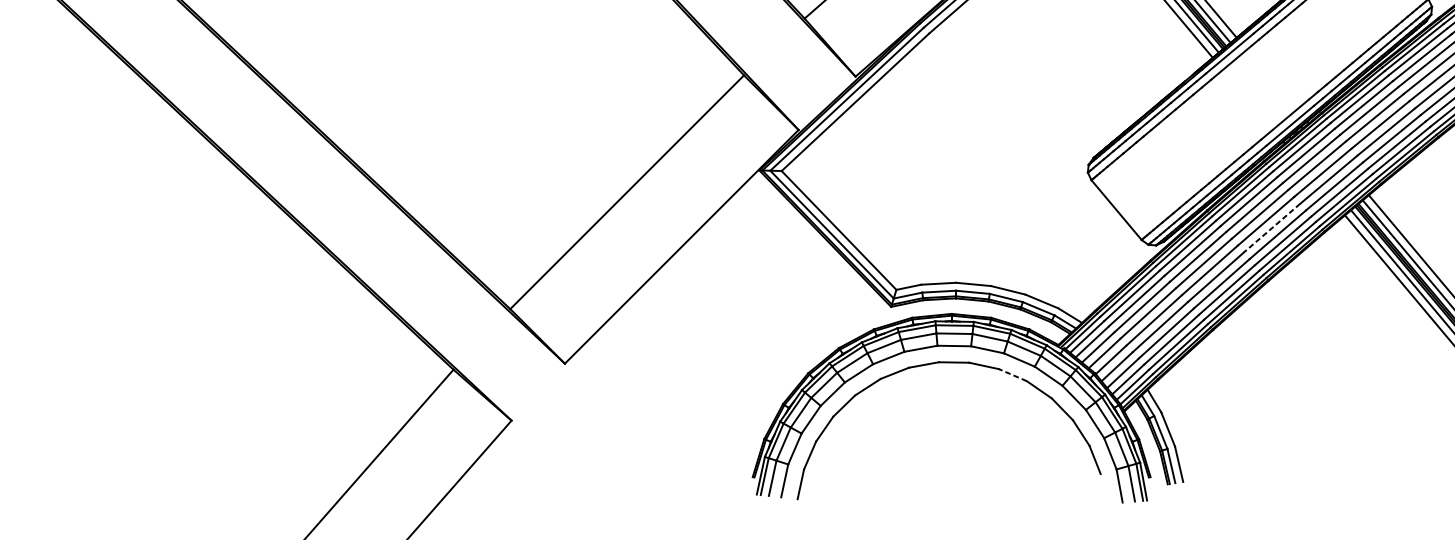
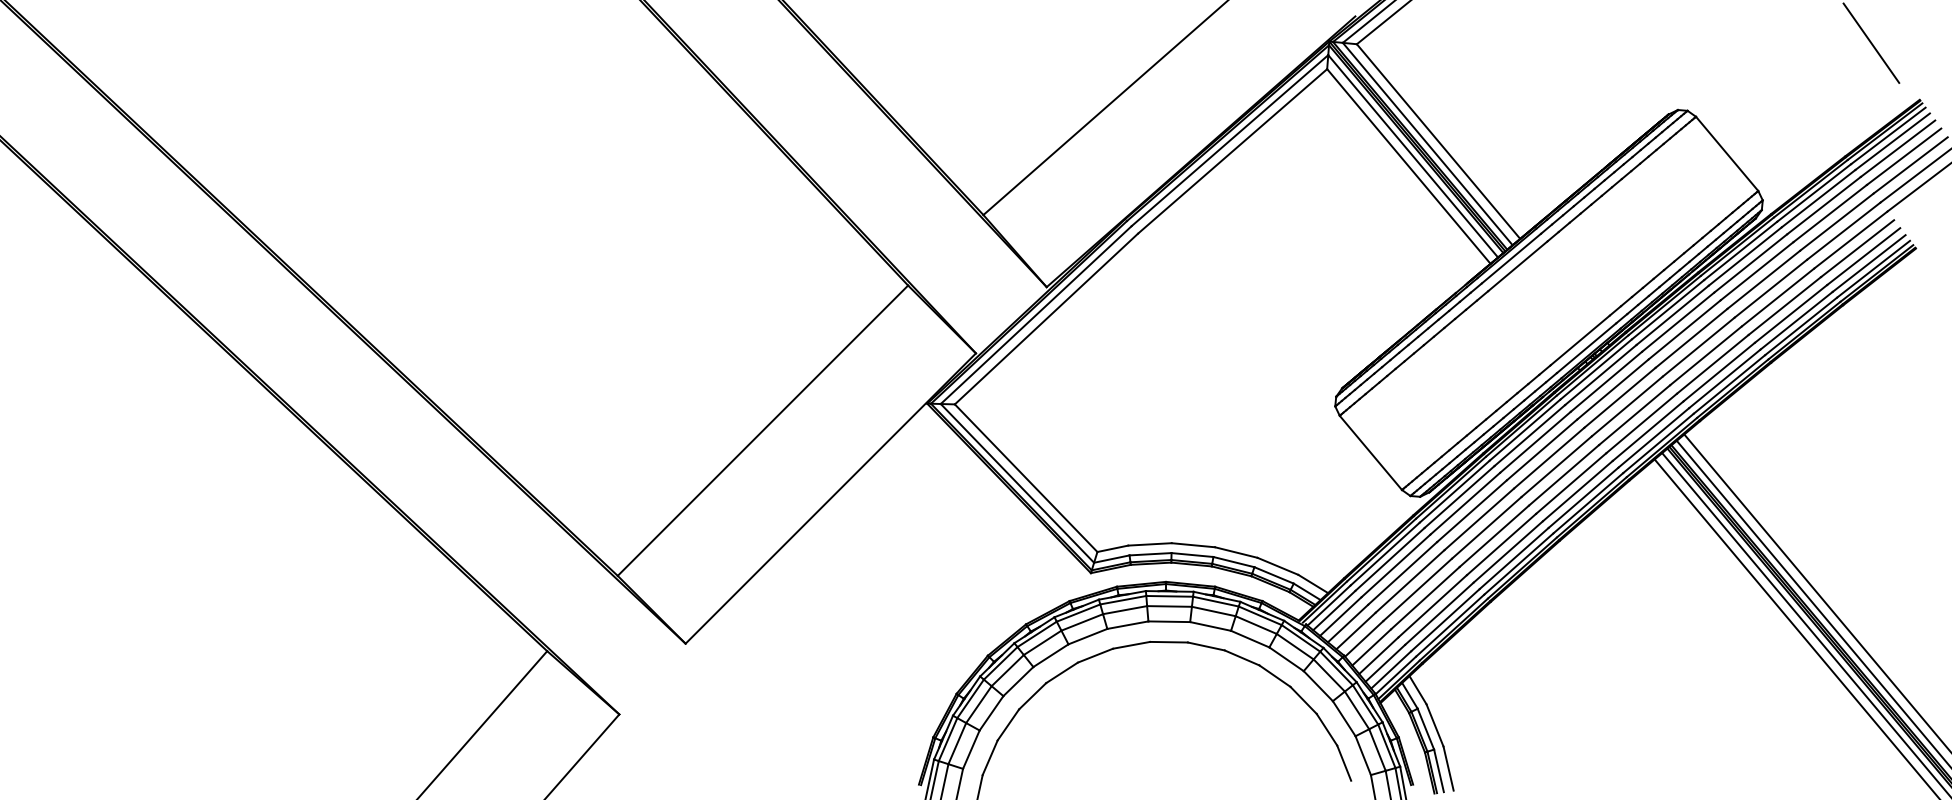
line: (1271, 228) -> (1563, 475), dashed -> solid
line: (1013, 374) -> (1242, 657), dashed -> solid

